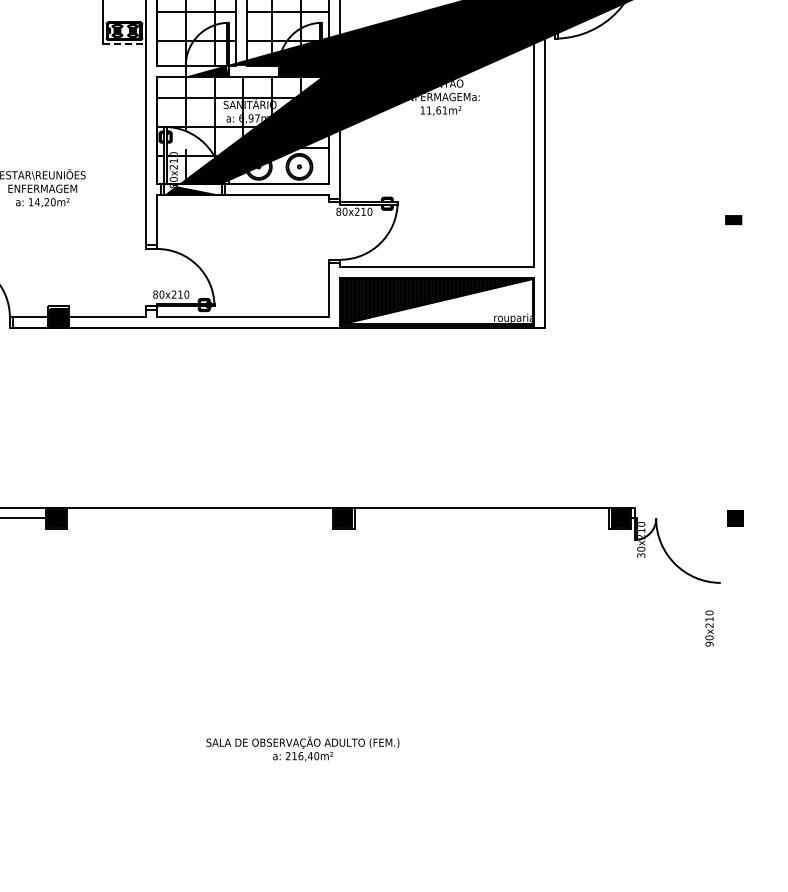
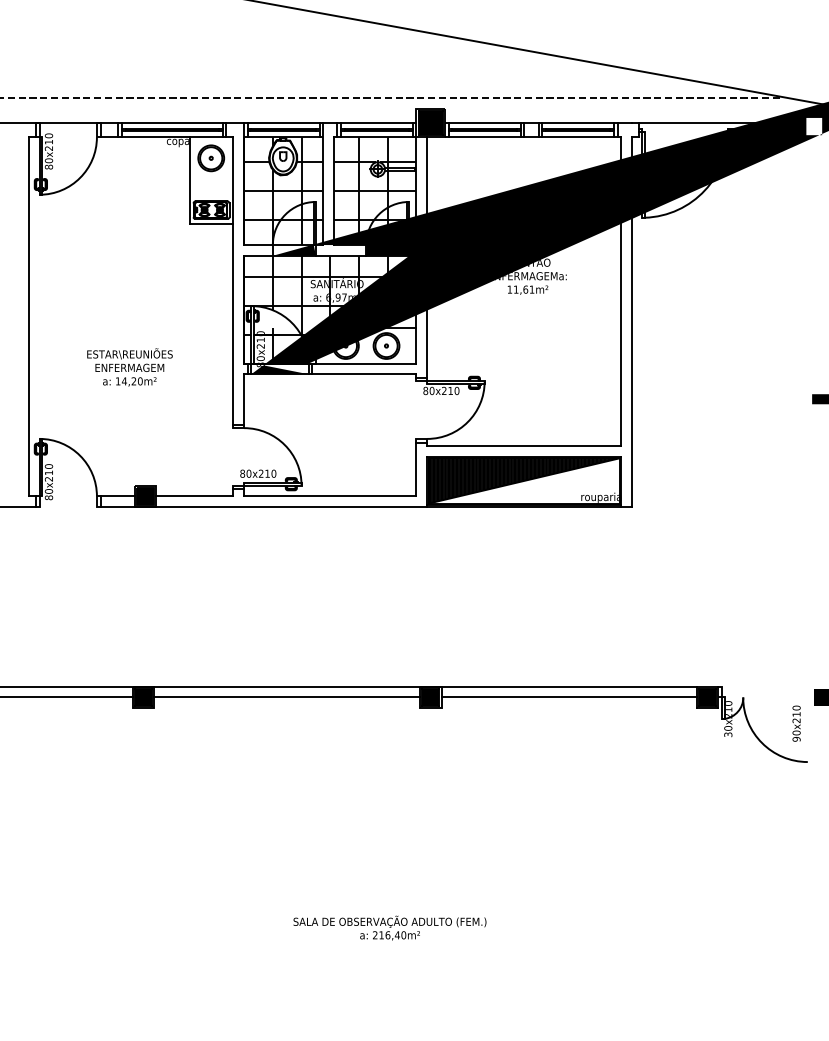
line: (124, 44) -> (211, 223), dashed -> solid
line: (200, 518) -> (287, 697), added
line: (481, 518) -> (568, 697), added
text: (709, 628) -> (796, 723), moved

